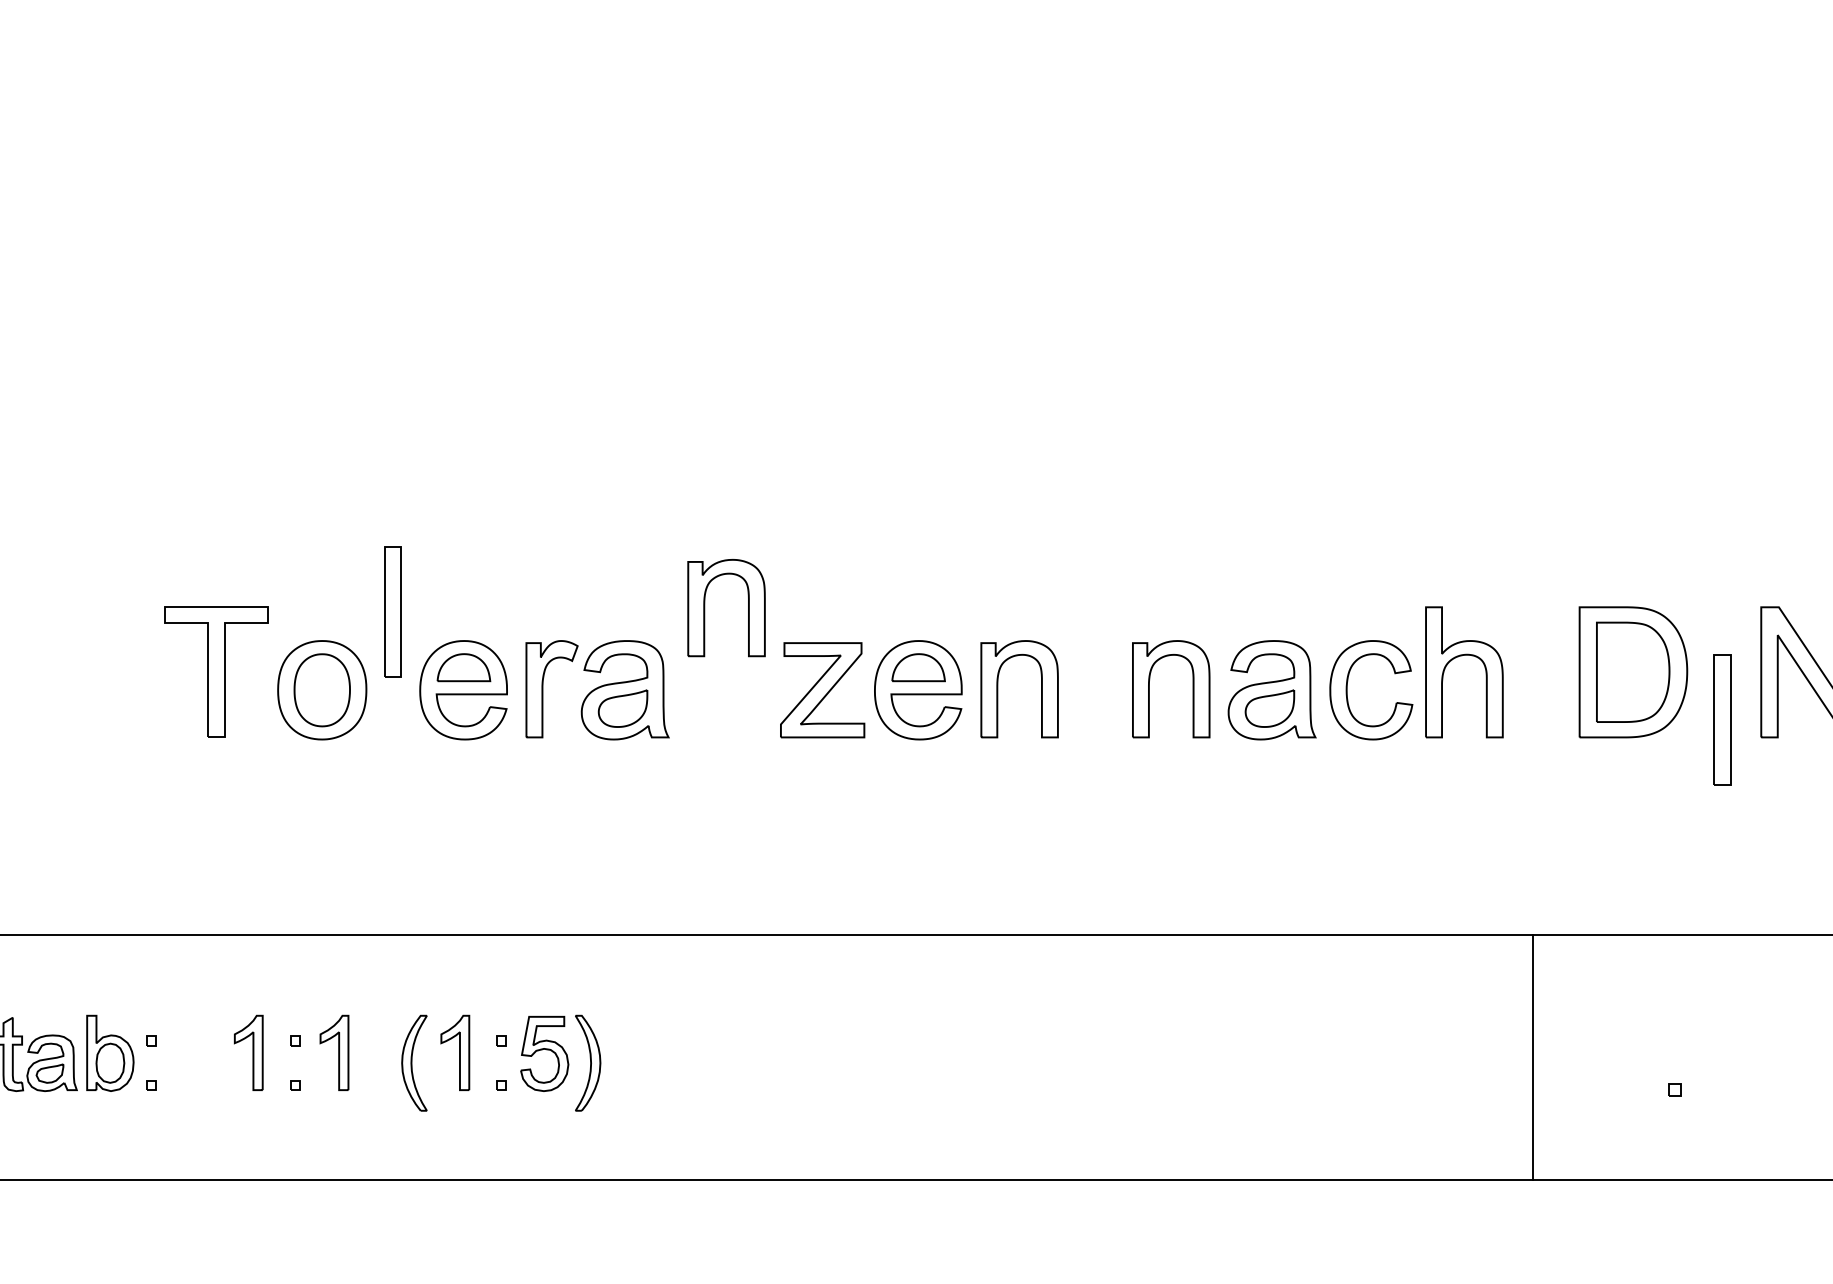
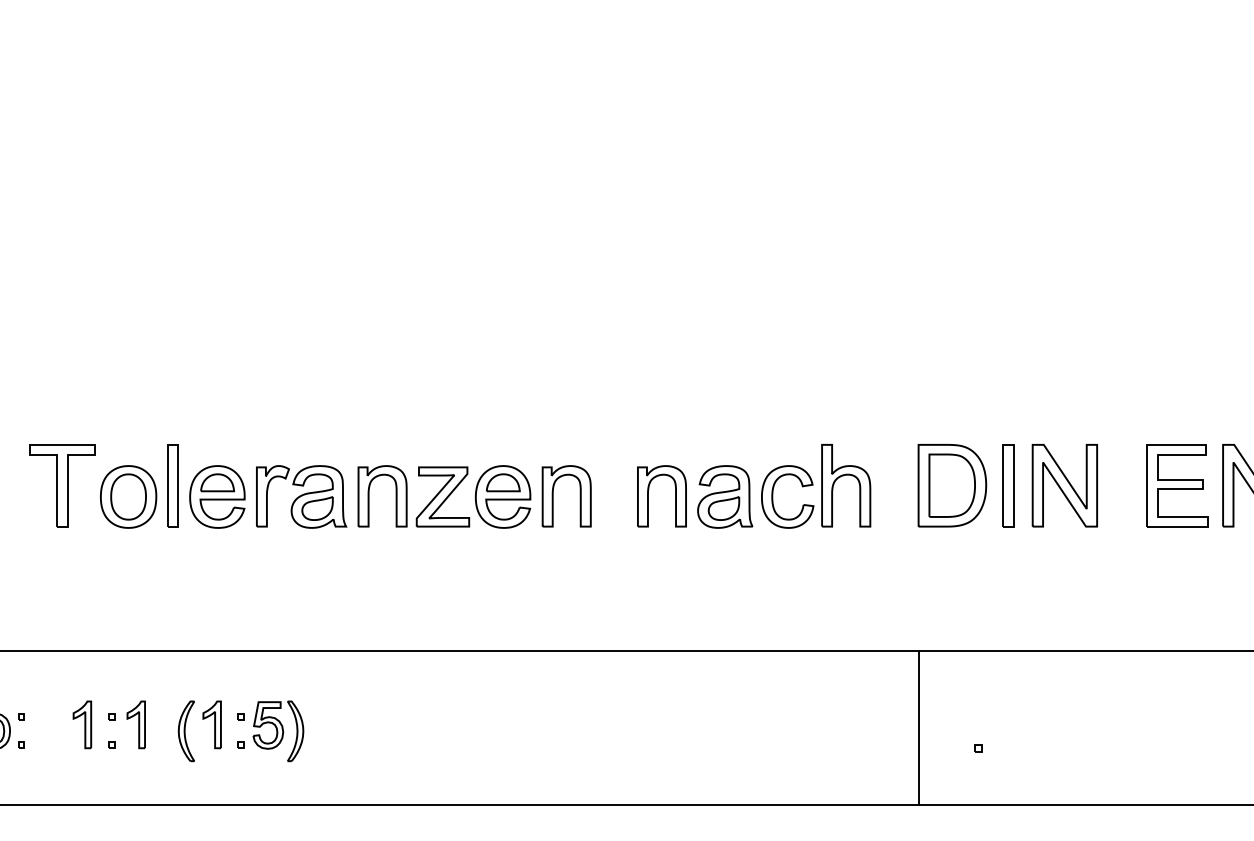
part: (705, 608) -> (369, 496), moved
part: (392, 611) -> (172, 485), moved
part: (1722, 719) -> (1008, 485), moved
line: (1533, 1057) -> (919, 727), moved

